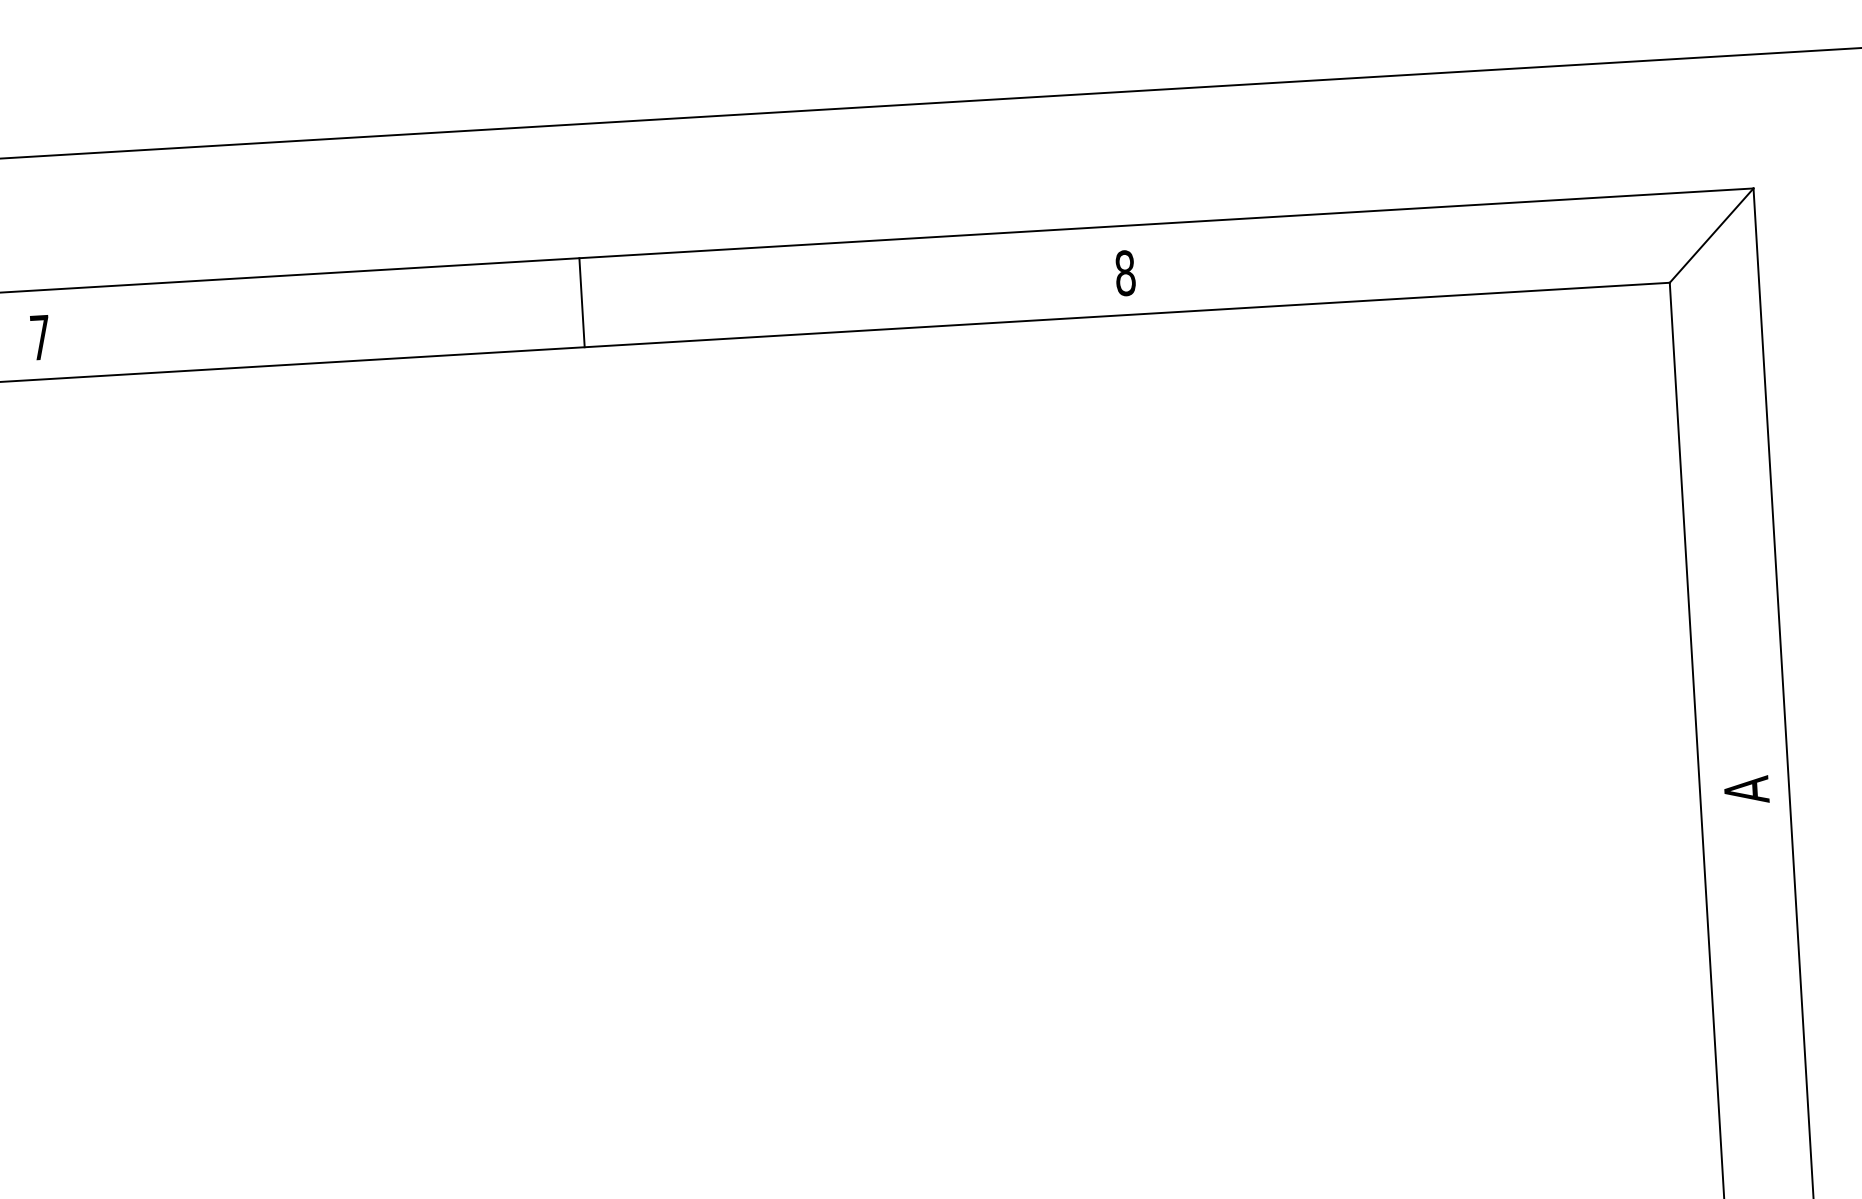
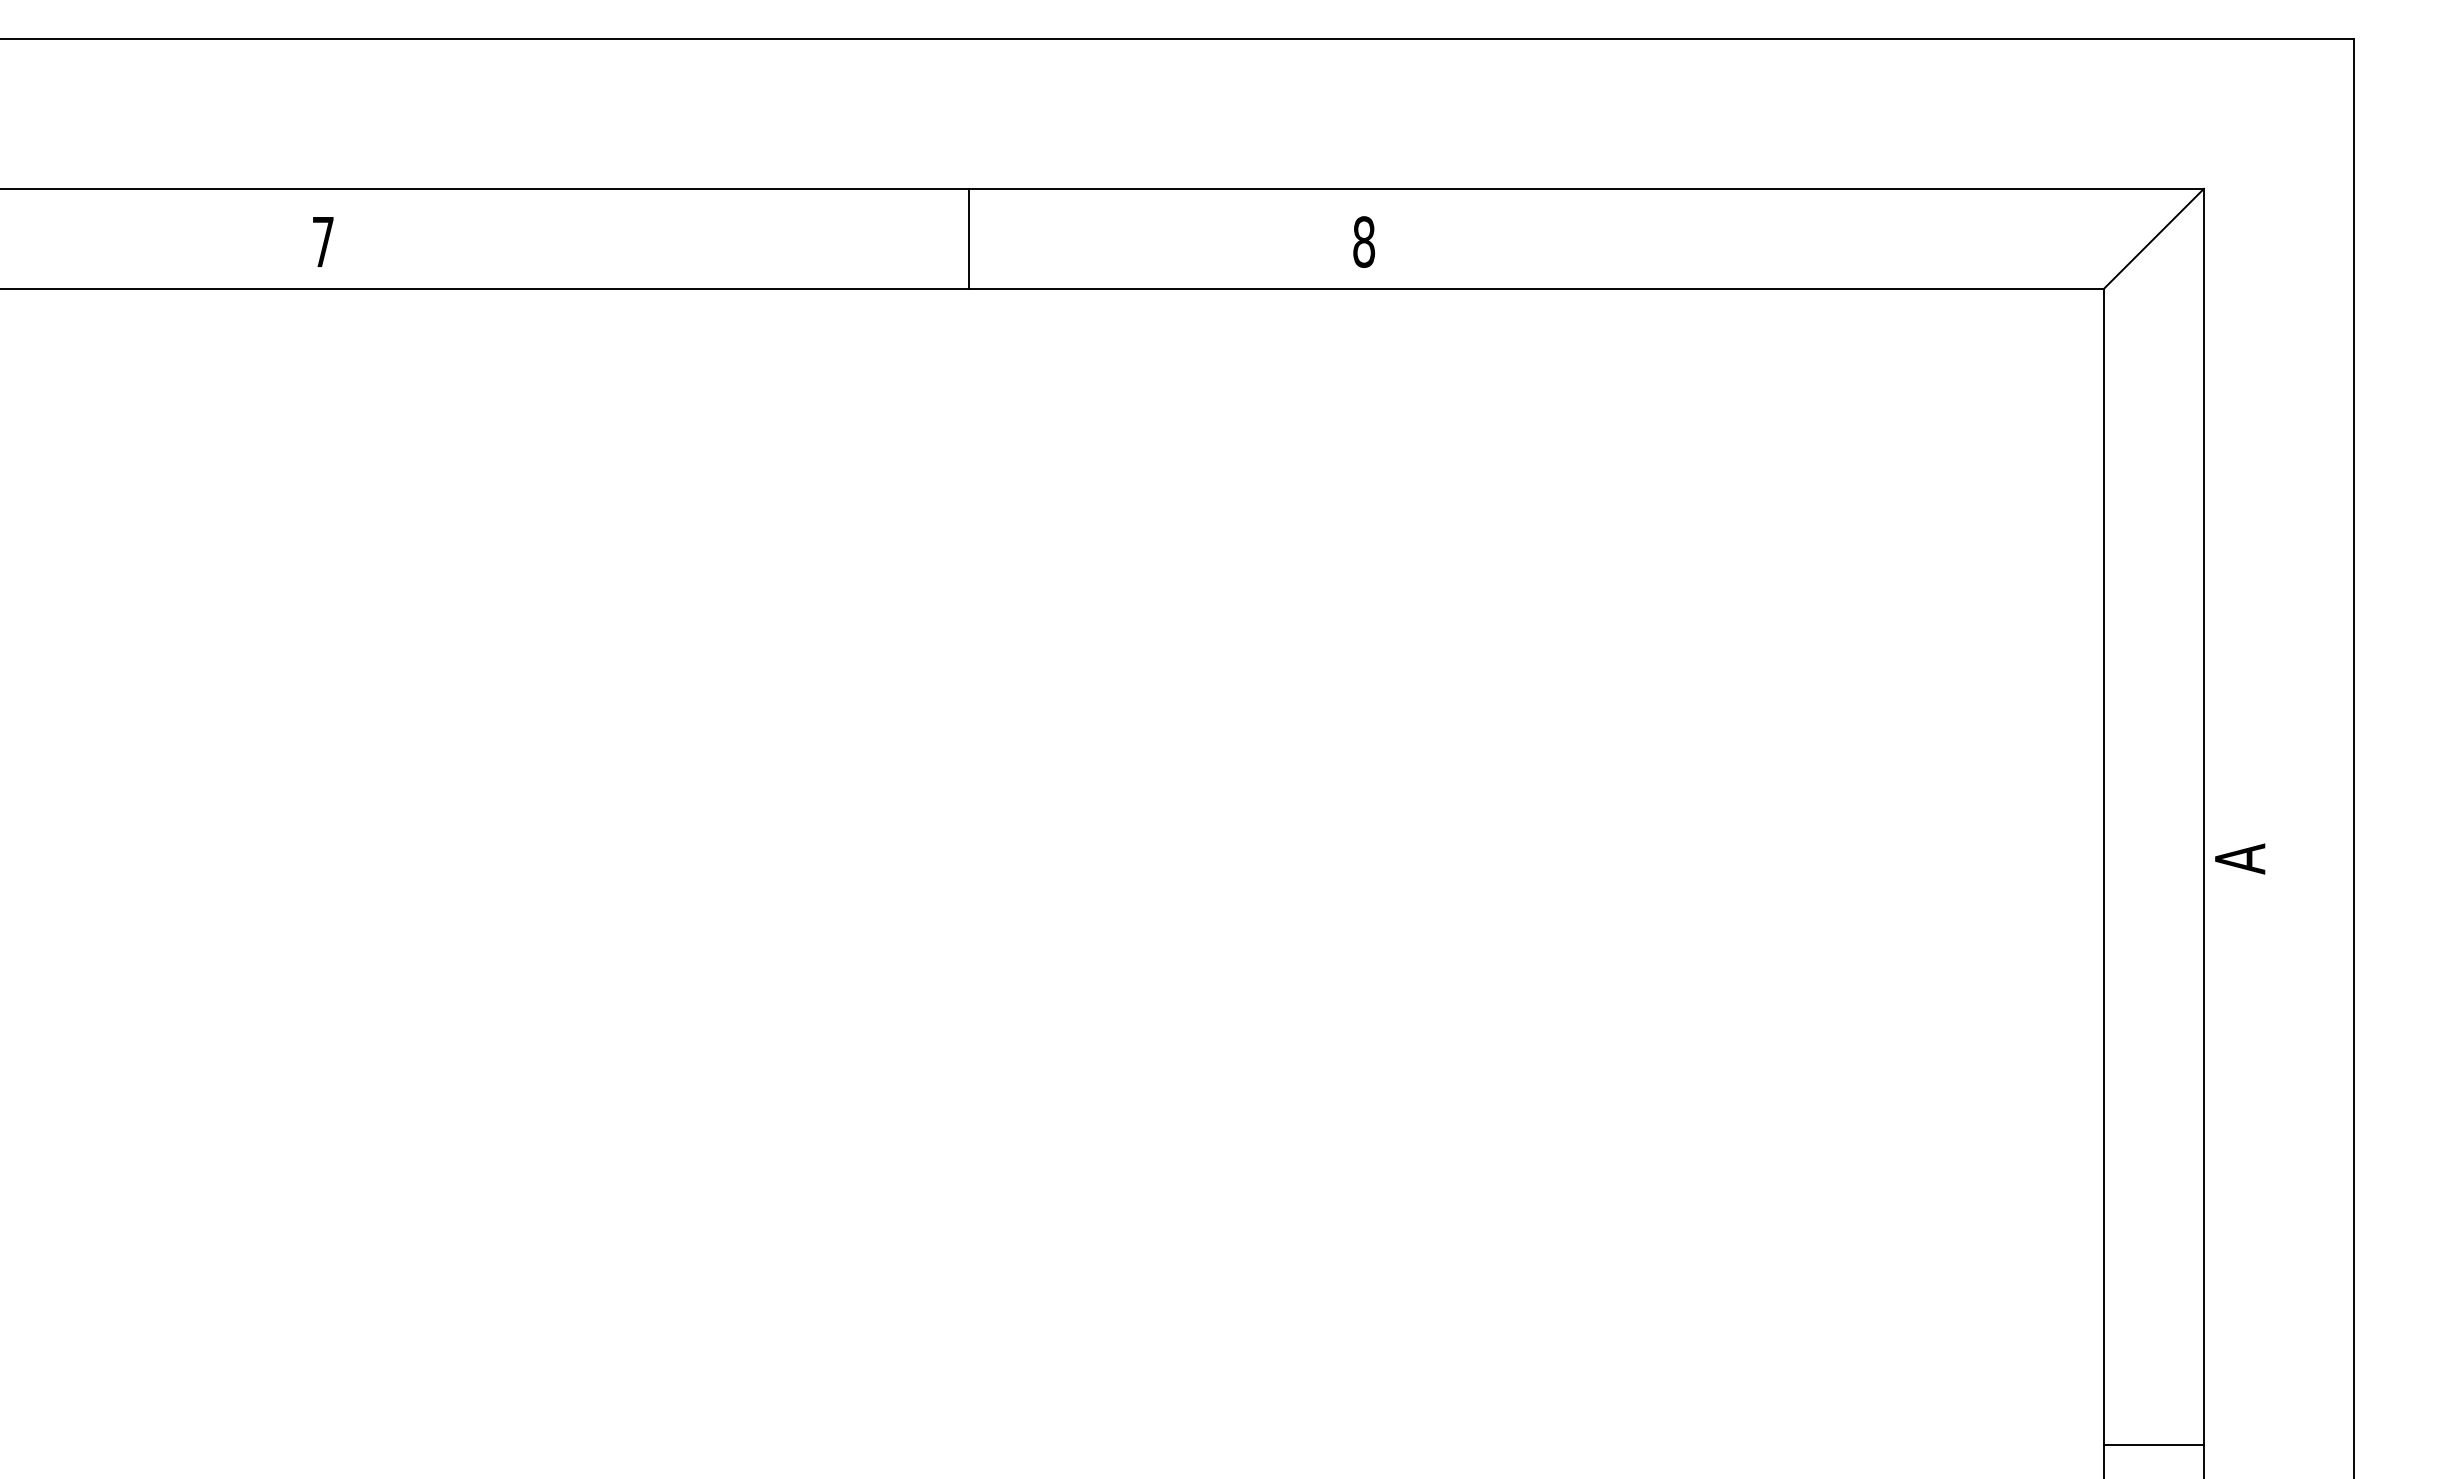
text: (1124, 272) -> (1363, 241), moved
line: (581, 302) -> (968, 238), moved
text: (40, 337) -> (323, 241), moved
text: (1746, 789) -> (2240, 858), moved

